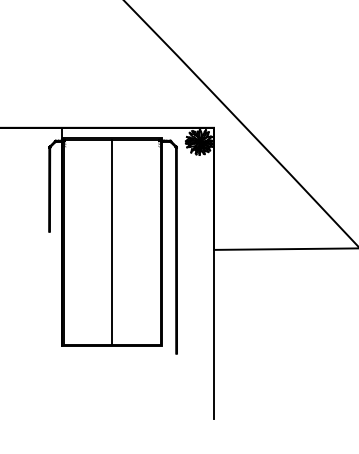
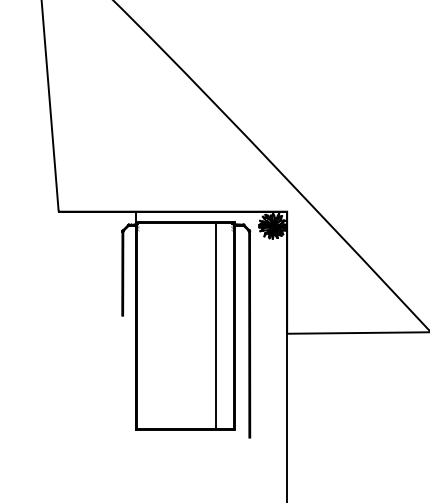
line: (112, 242) -> (216, 326), moved

